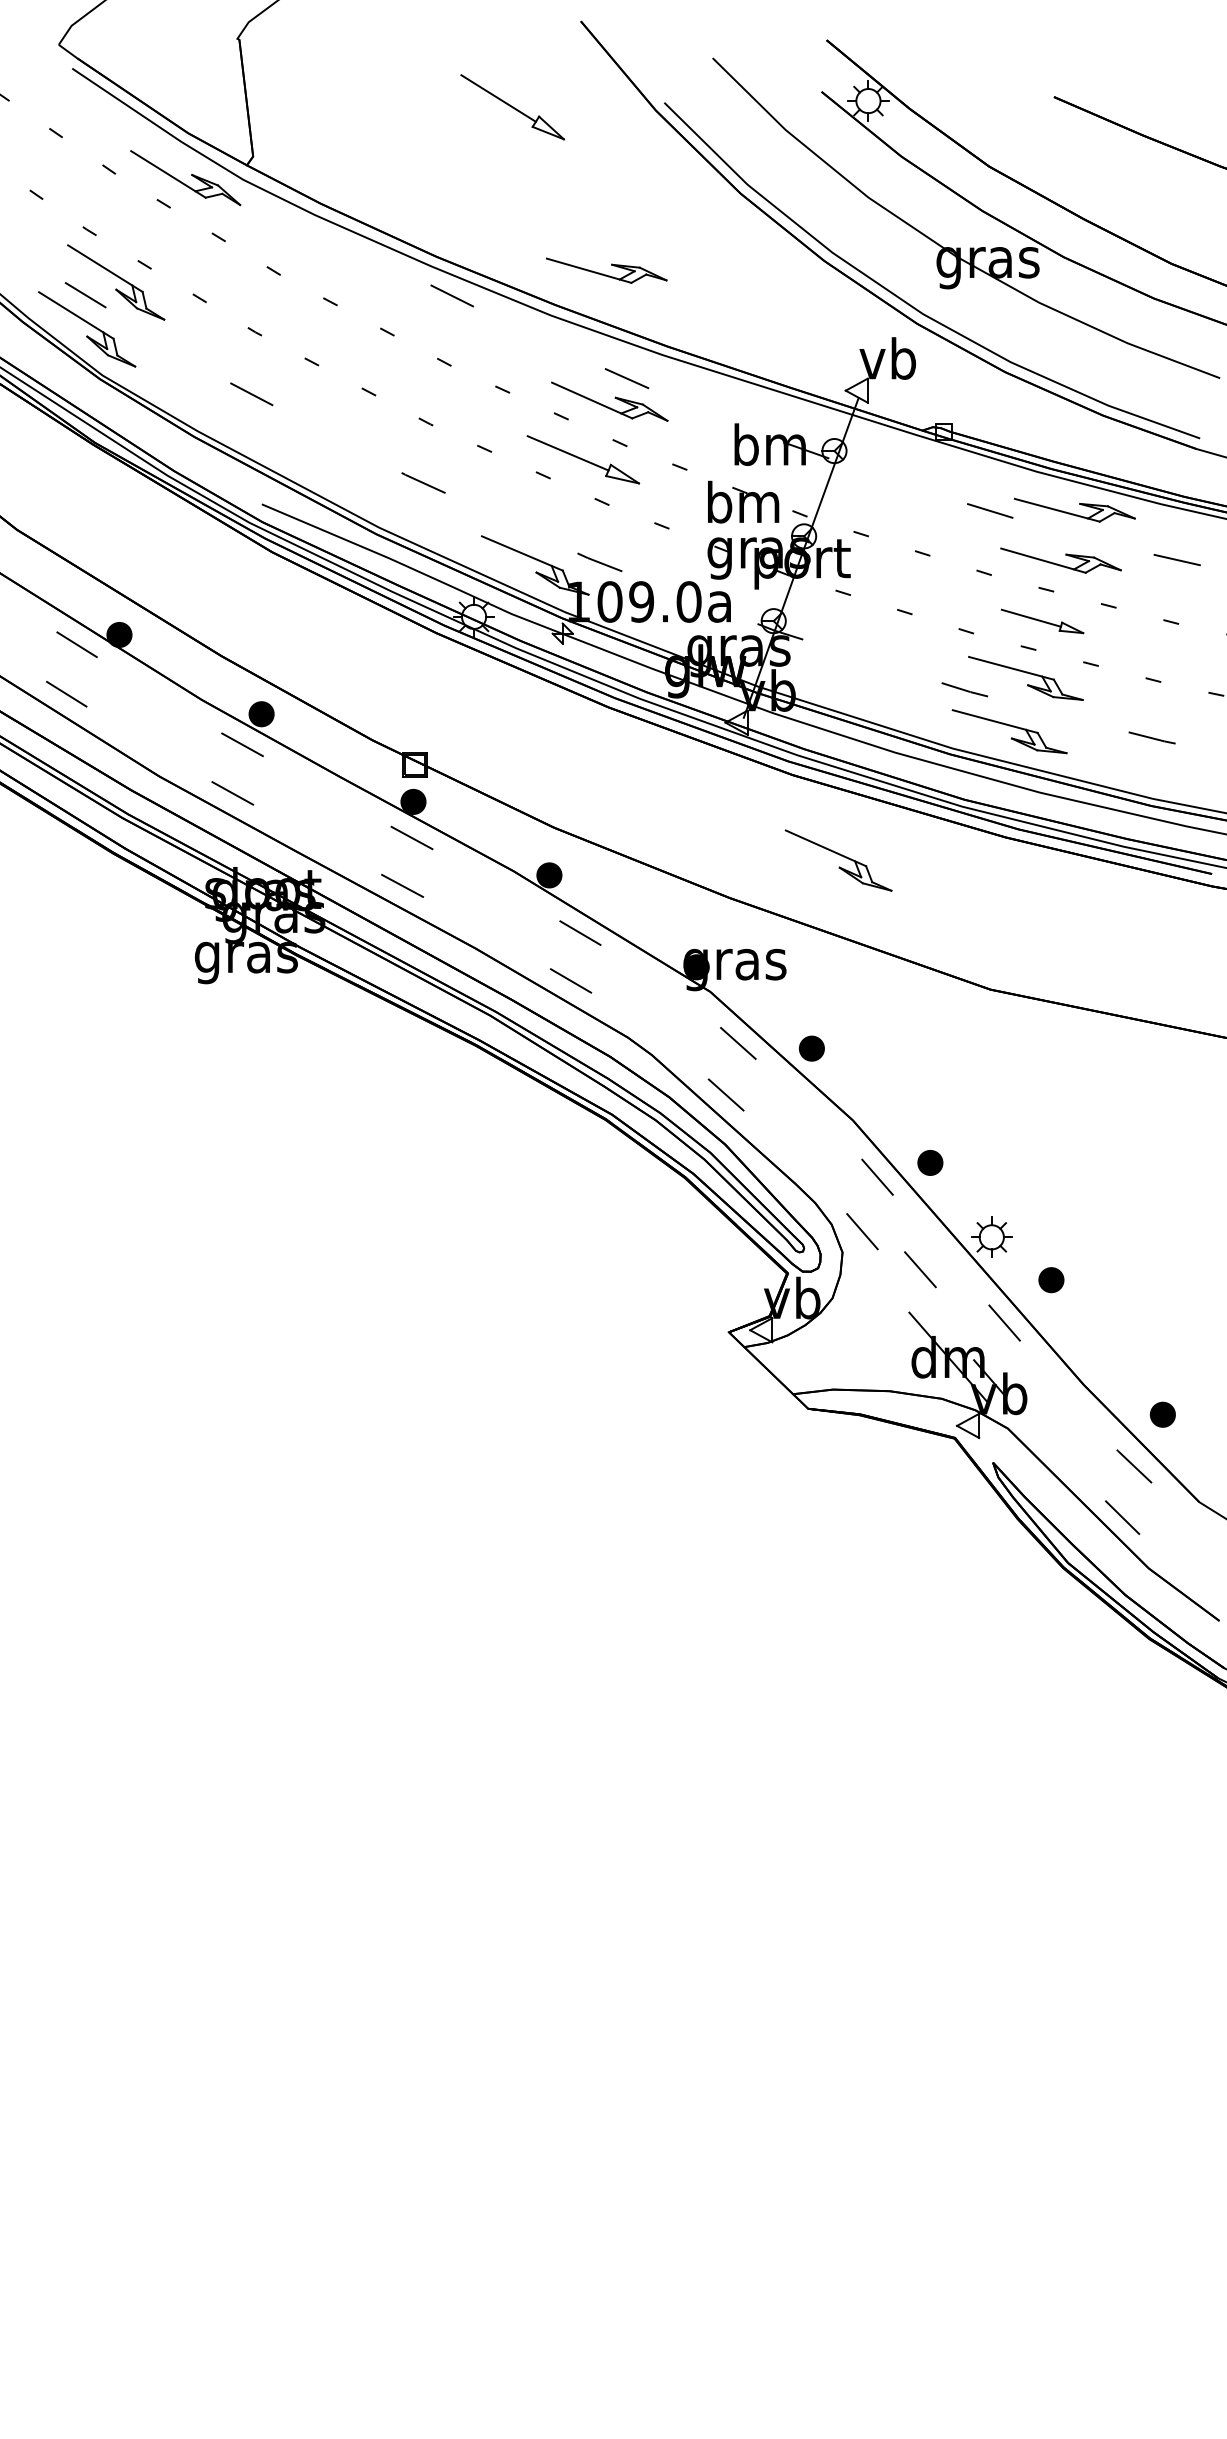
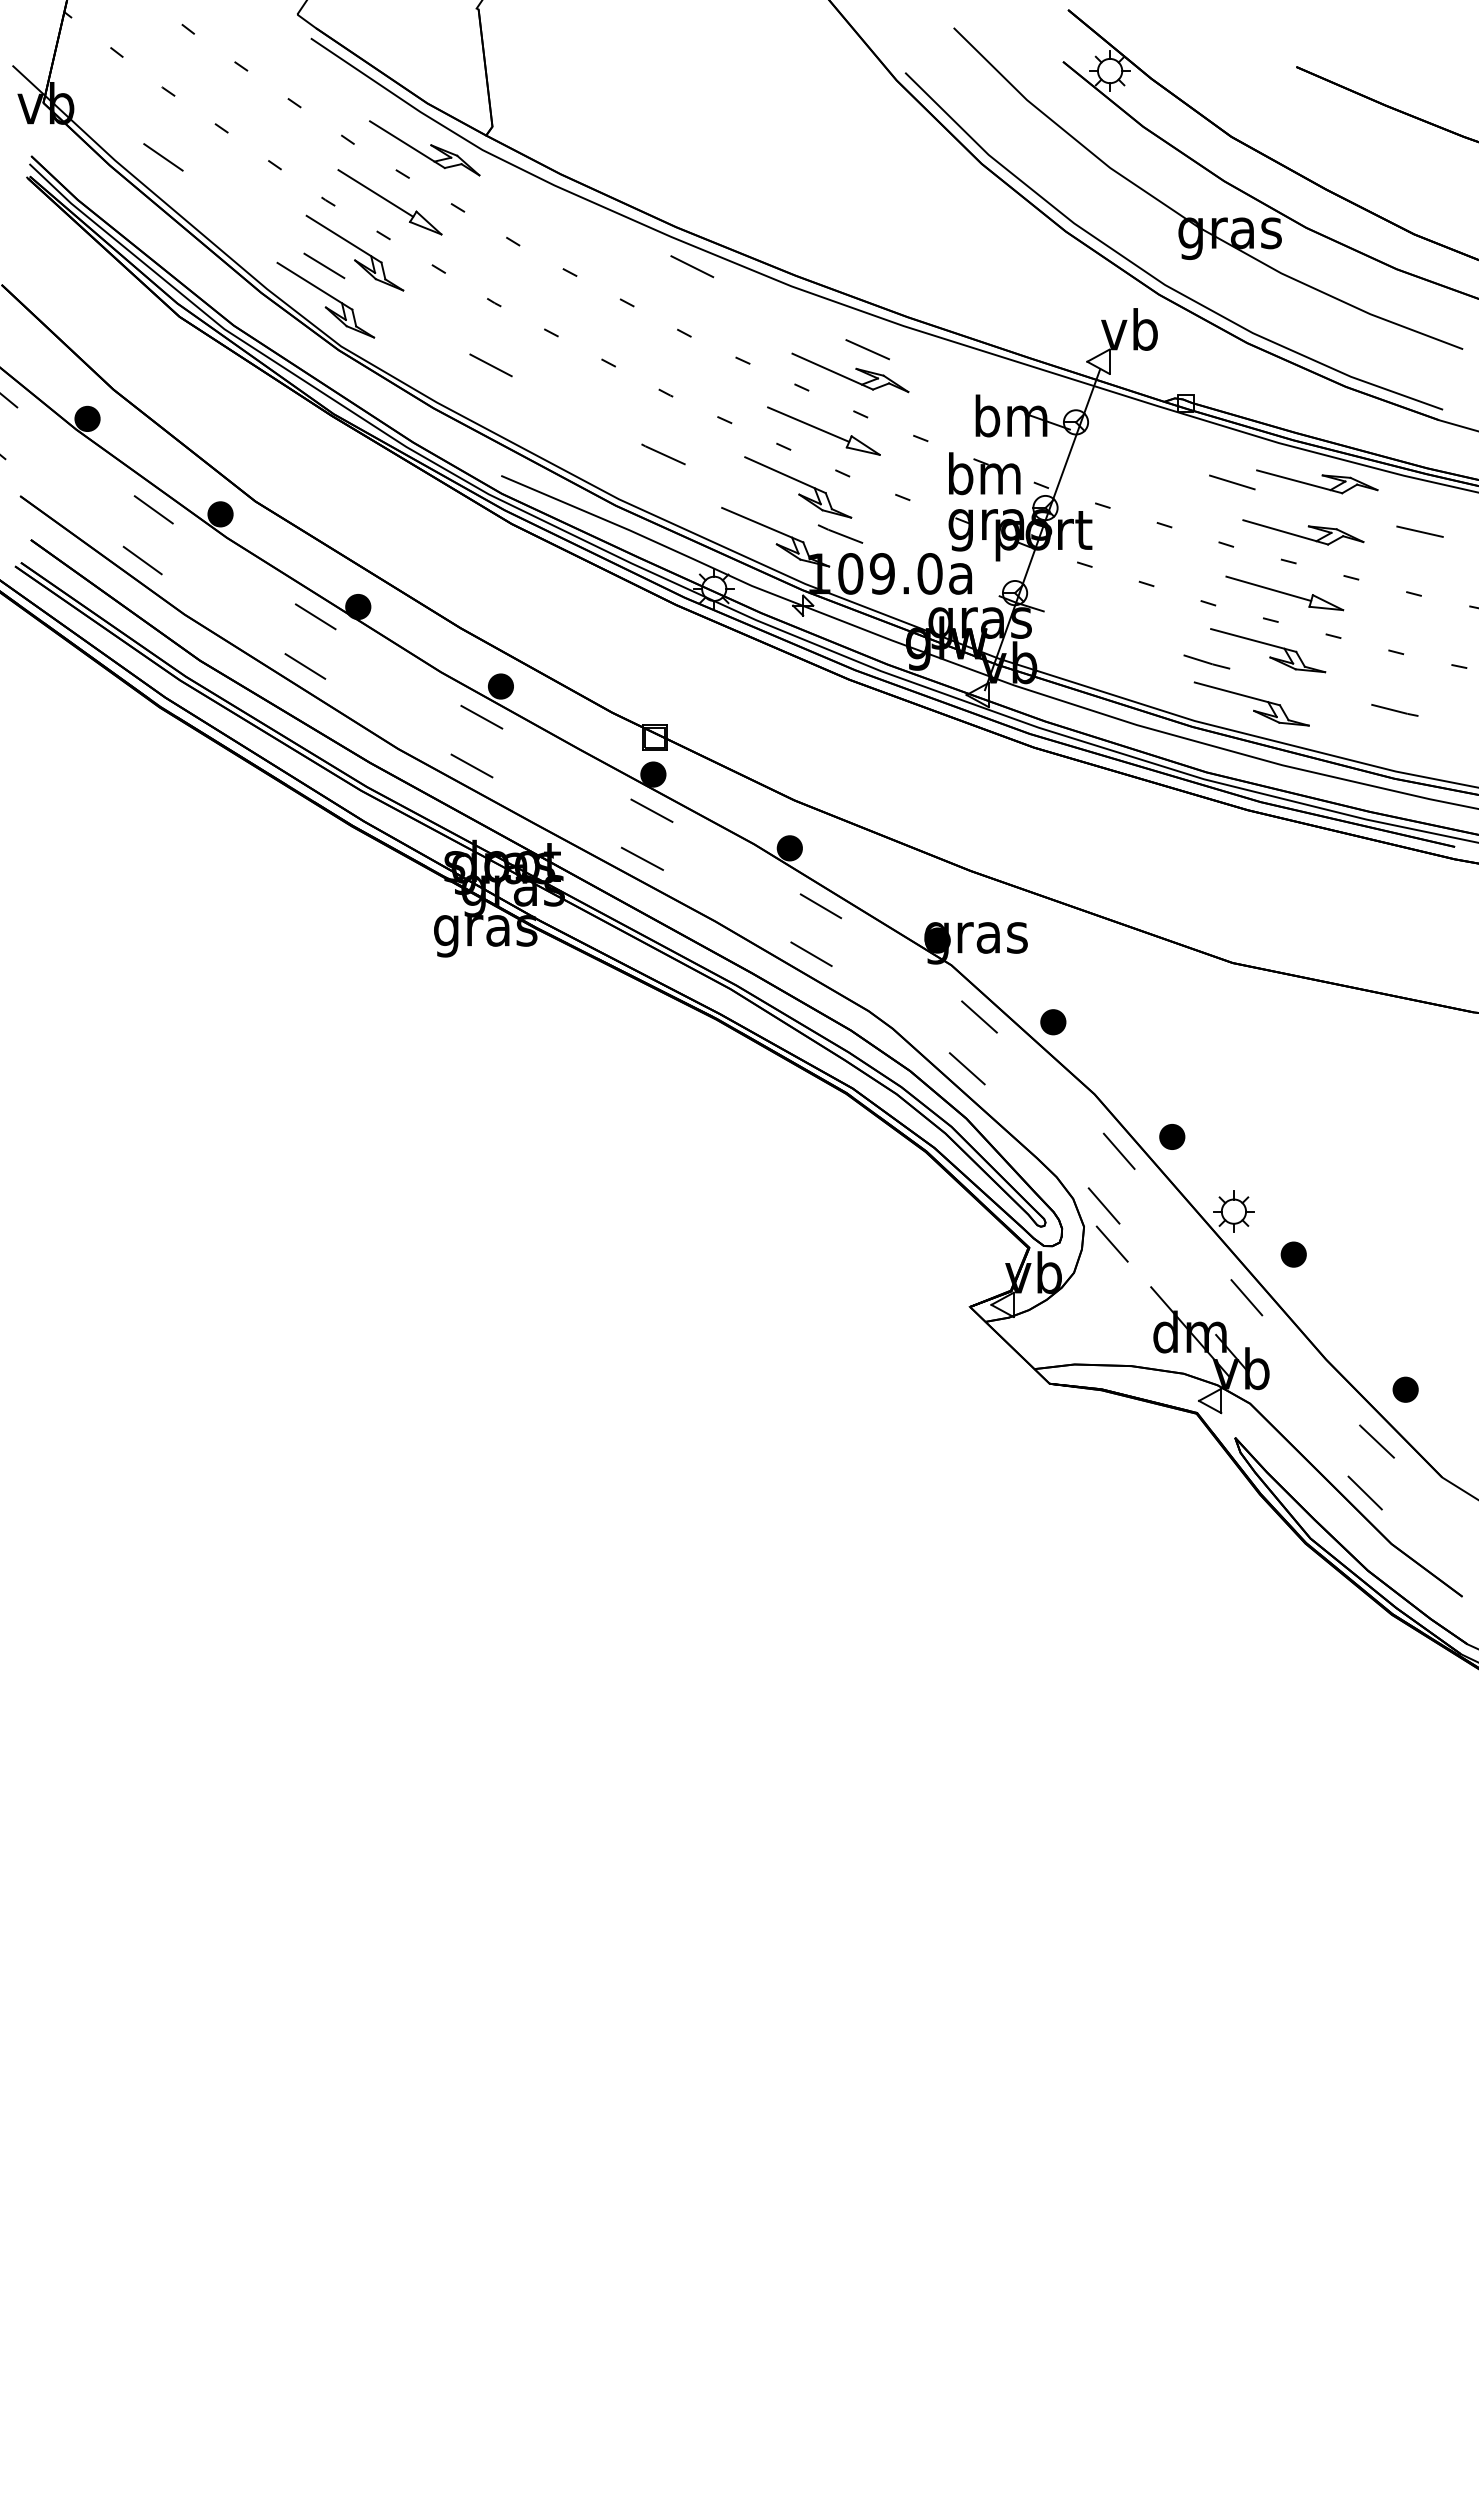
part: (512, 107) -> (389, 202), moved
part: (606, 270) -> (847, 241), removed
part: (1042, 621) -> (1284, 593), size x1.43
part: (838, 860) -> (798, 487), moved
line: (919, 1269) -> (1111, 1243), moved

